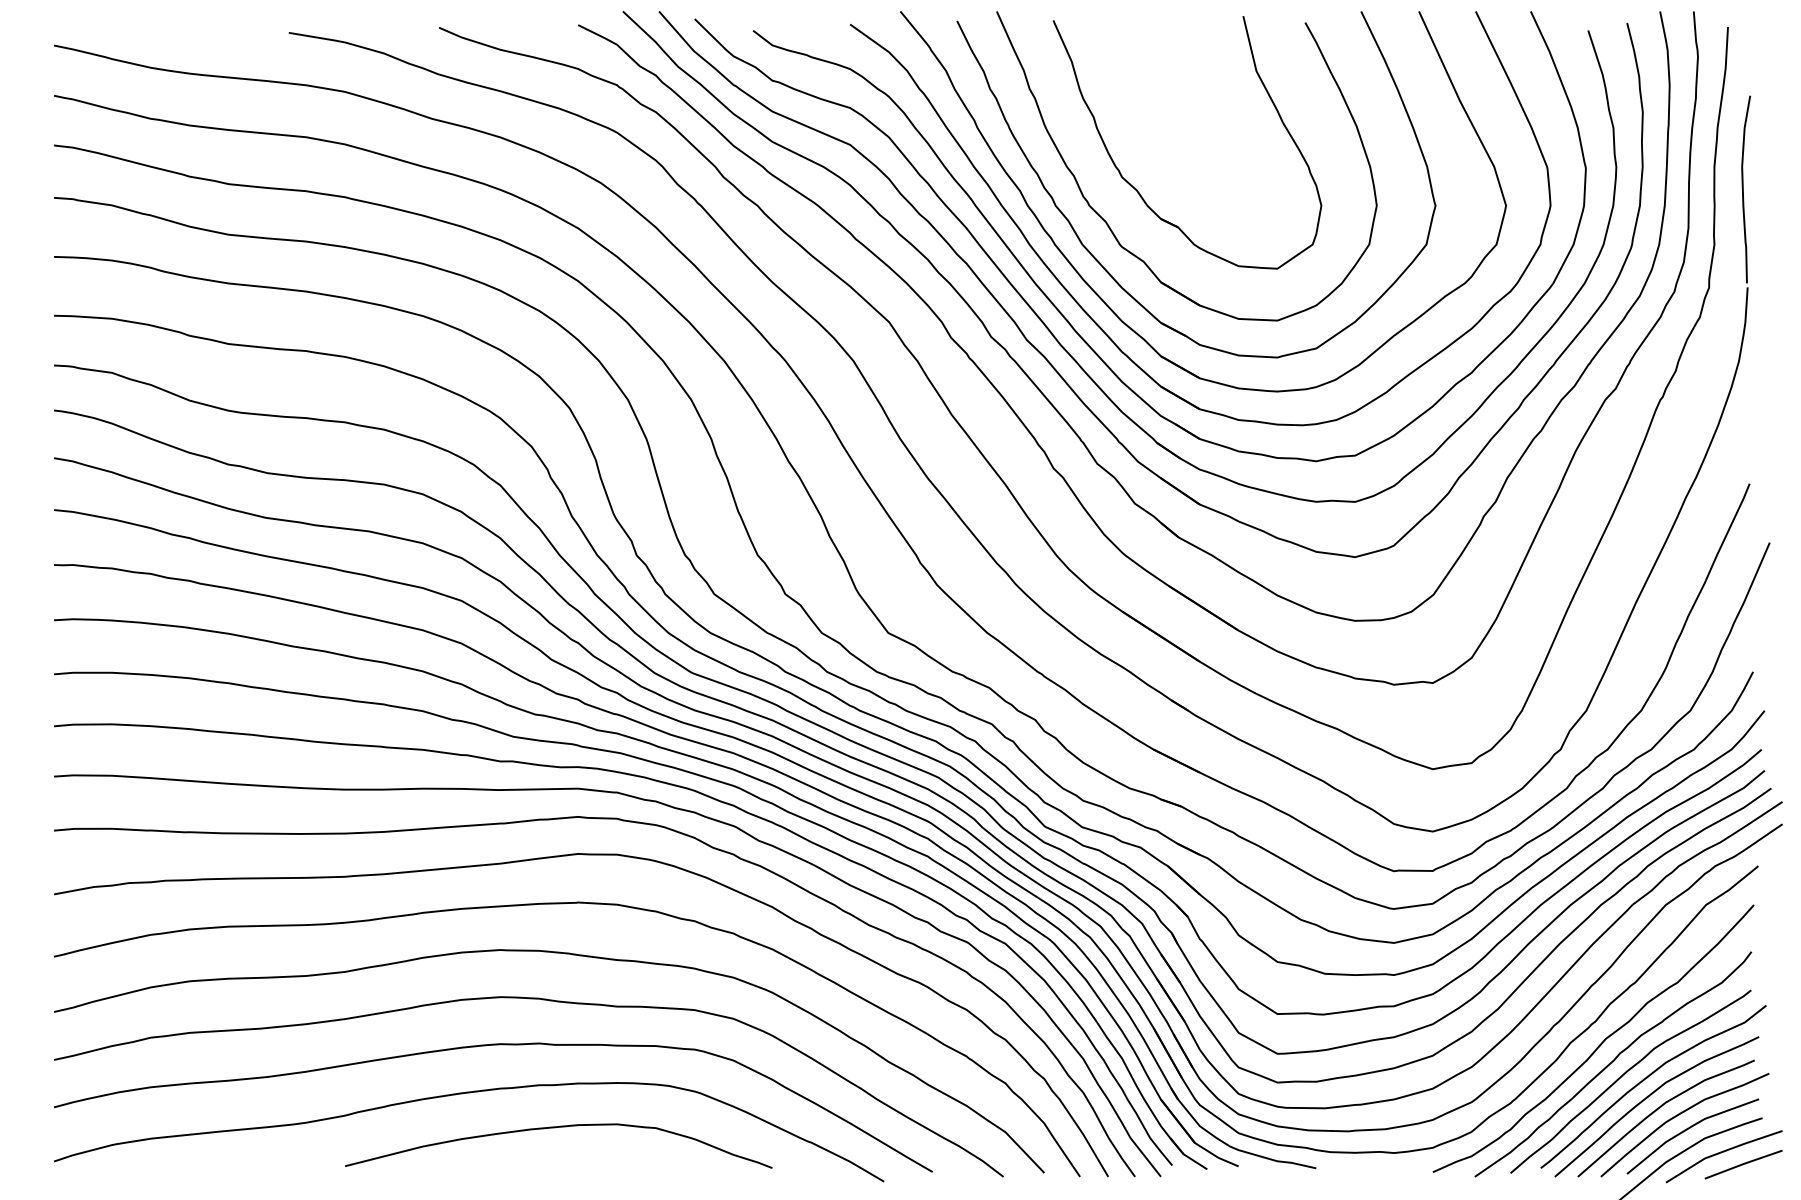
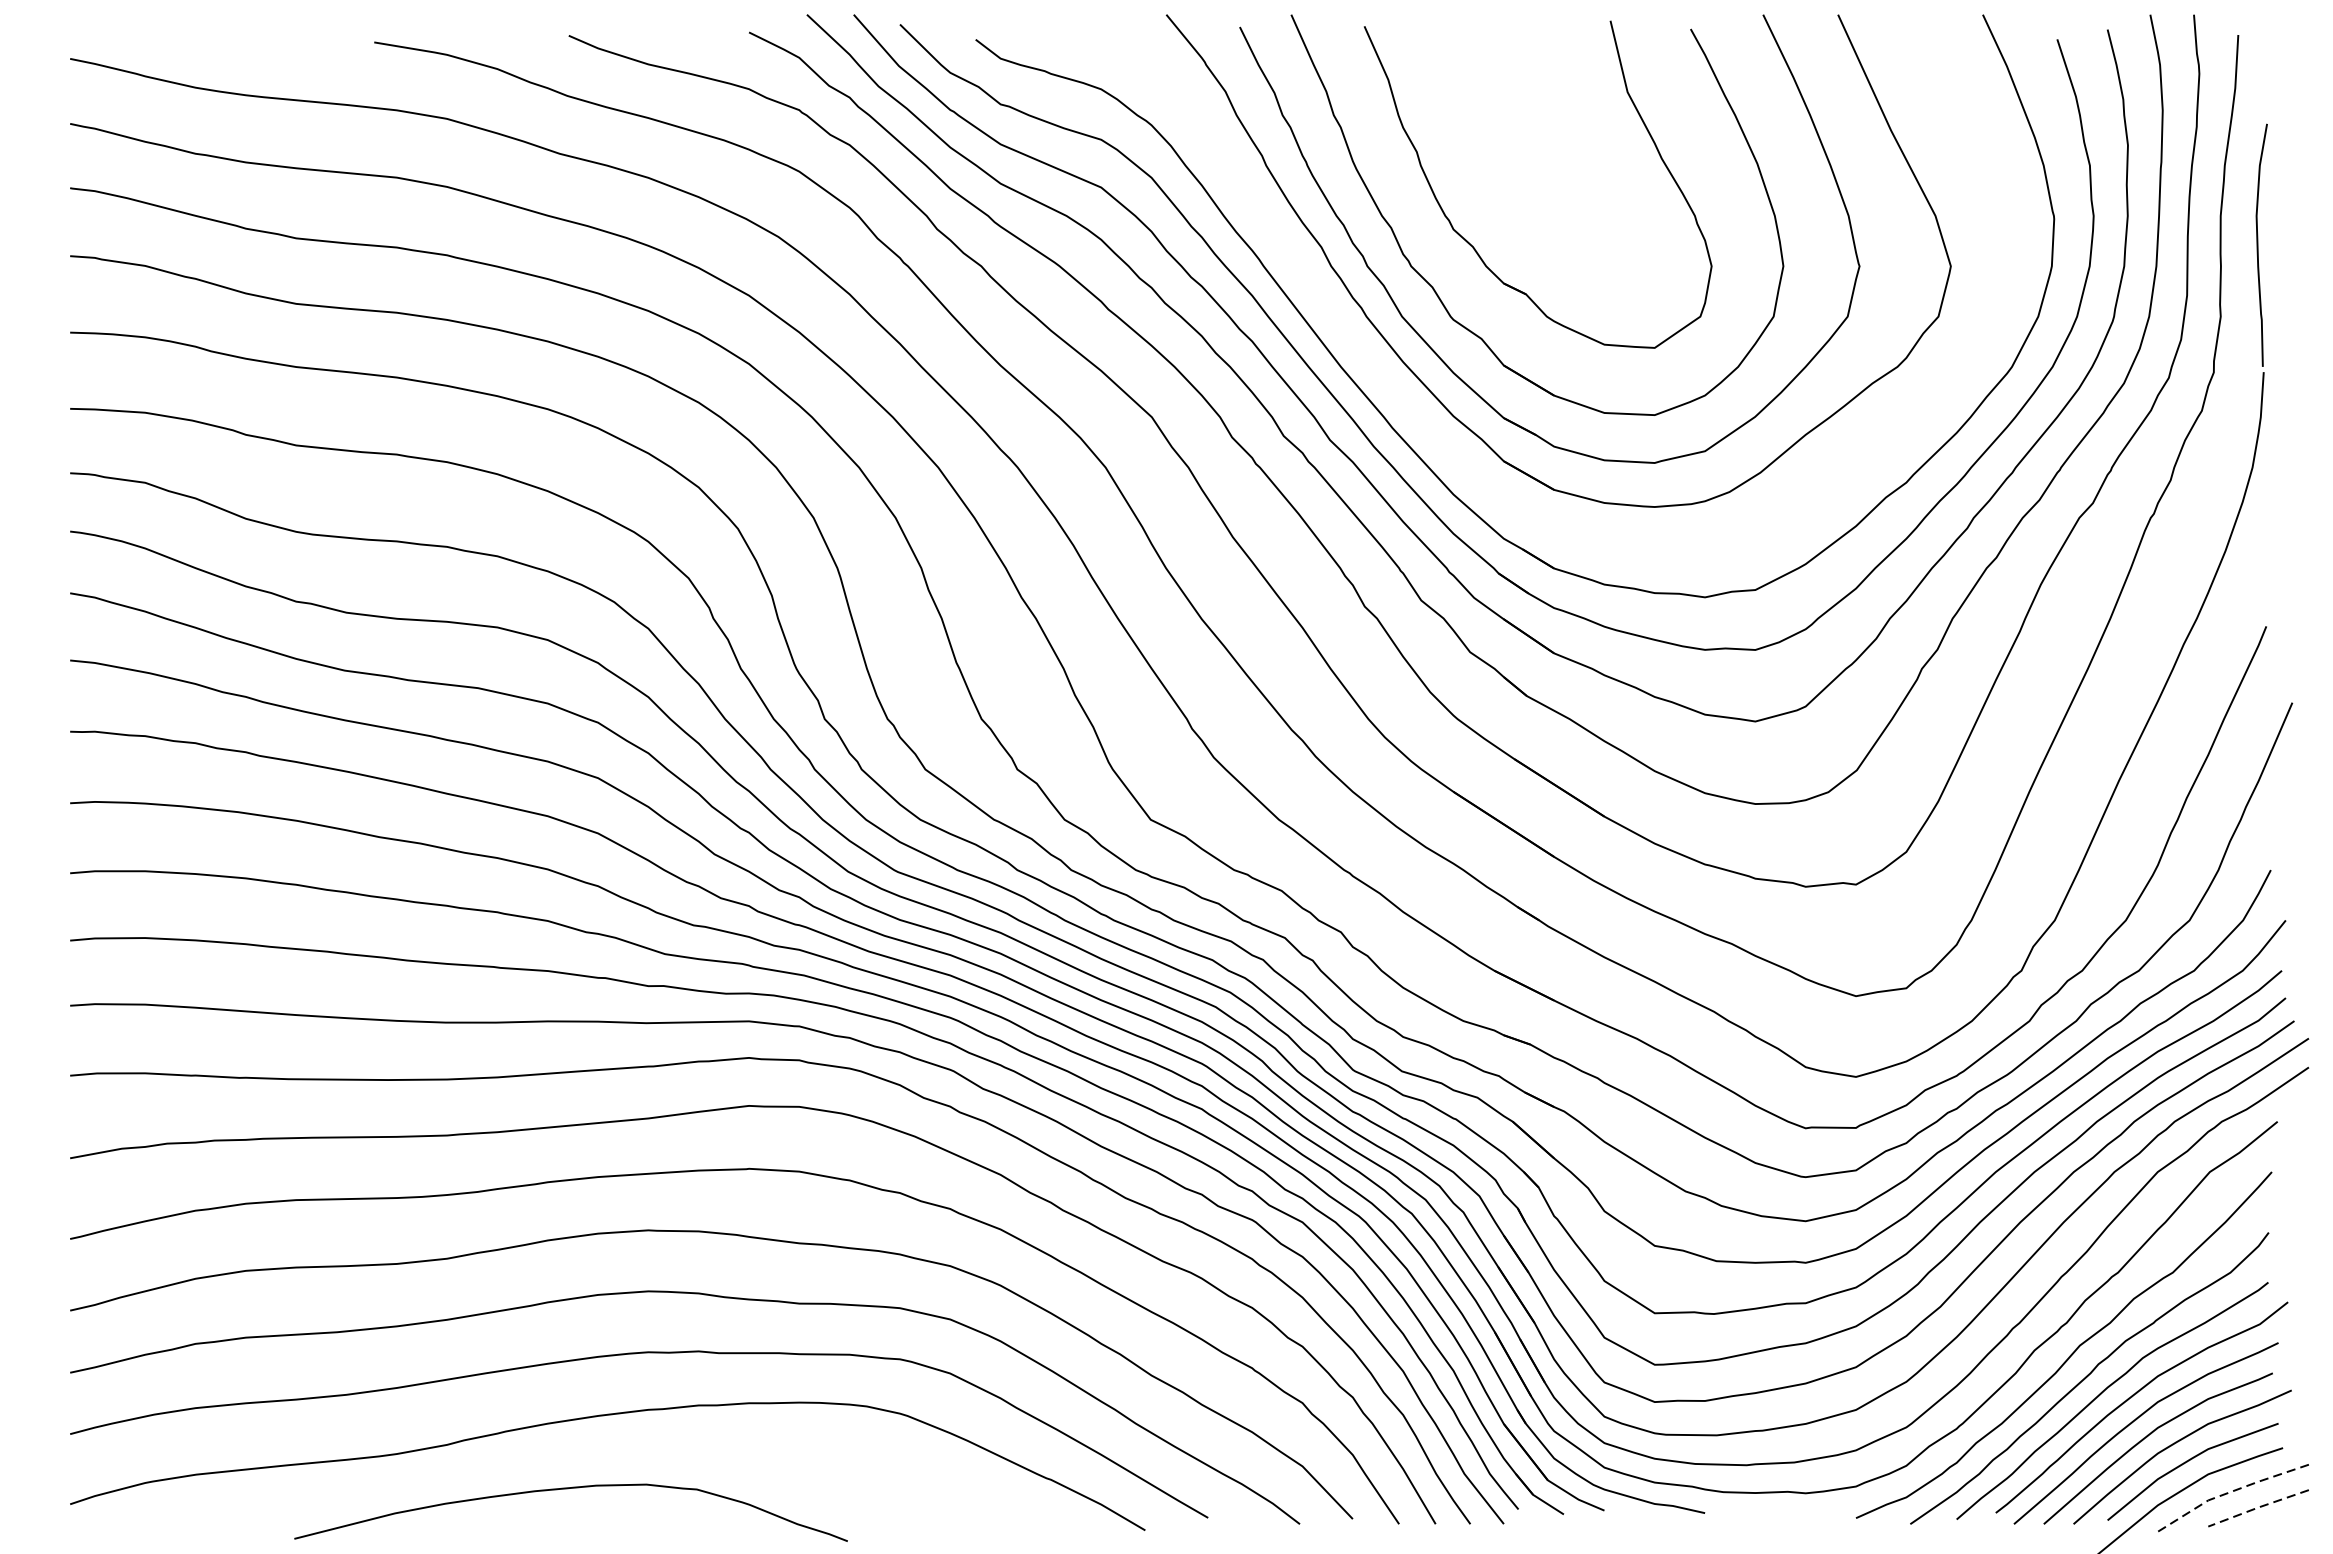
part: (1088, 313) -> (1409, 405), removed
curve: (555, 1128) -> (566, 1490), moved
line: (1722, 1151) -> (2231, 1491), solid -> dashed
line: (1743, 1164) -> (2258, 1508), solid -> dashed

